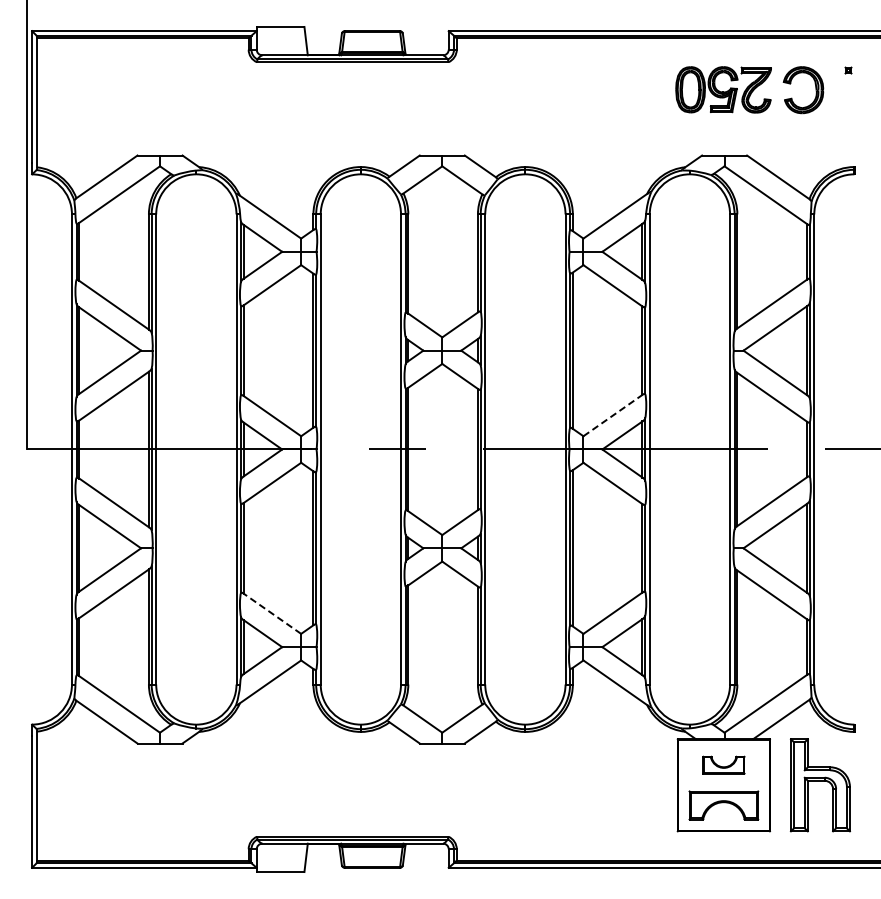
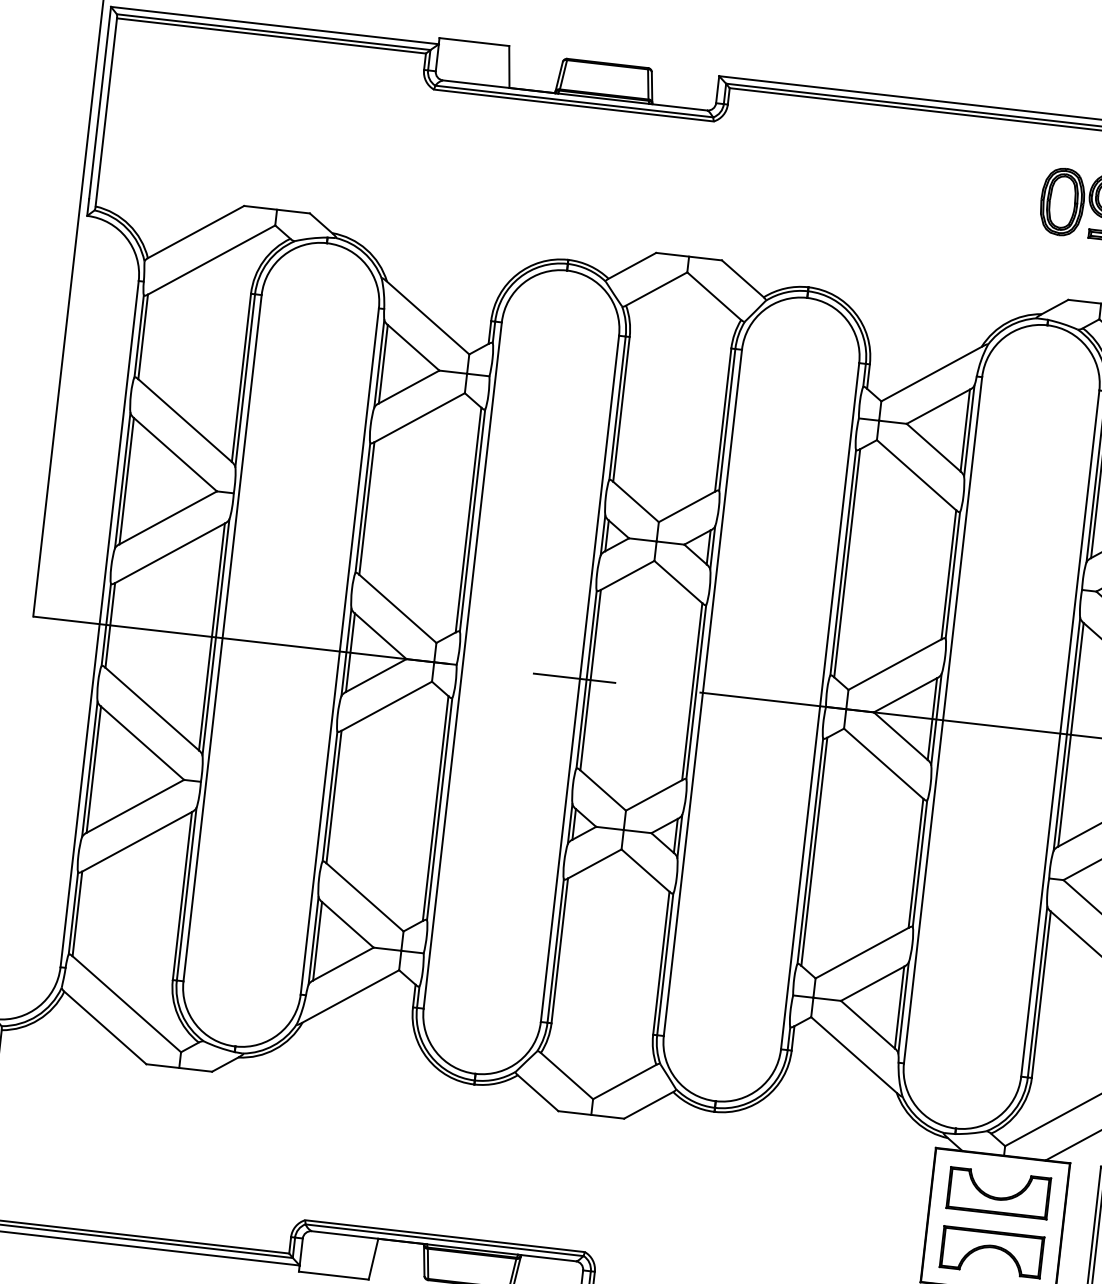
line: (613, 415) -> (895, 664), dashed -> solid
line: (272, 613) -> (365, 896), dashed -> solid
part: (723, 765) -> (998, 1193), size x1.67

